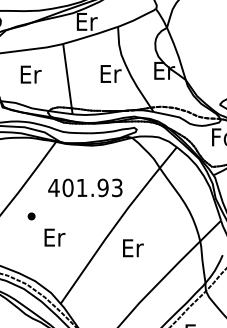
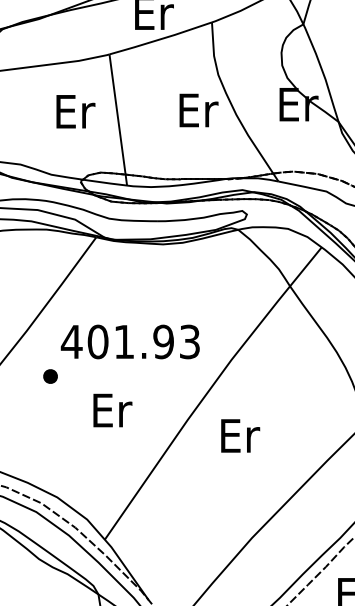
text: (30, 74) -> (74, 111), moved
text: (85, 187) -> (130, 341), moved
text: (54, 237) -> (111, 410), moved

